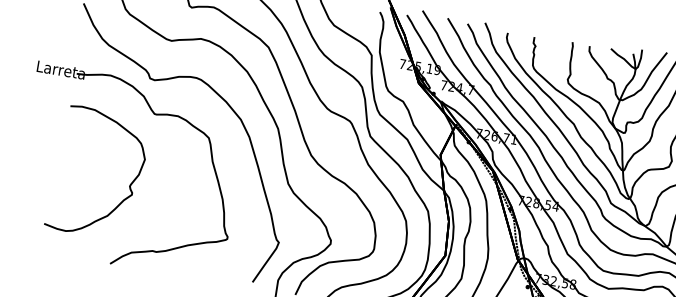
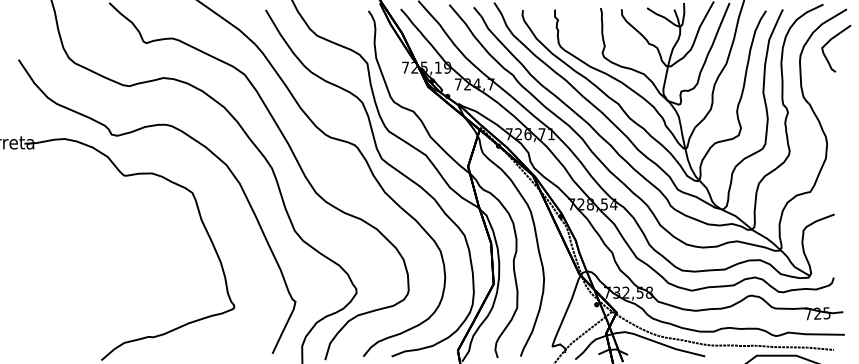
curve: (129, 185) -> (108, 264), removed

